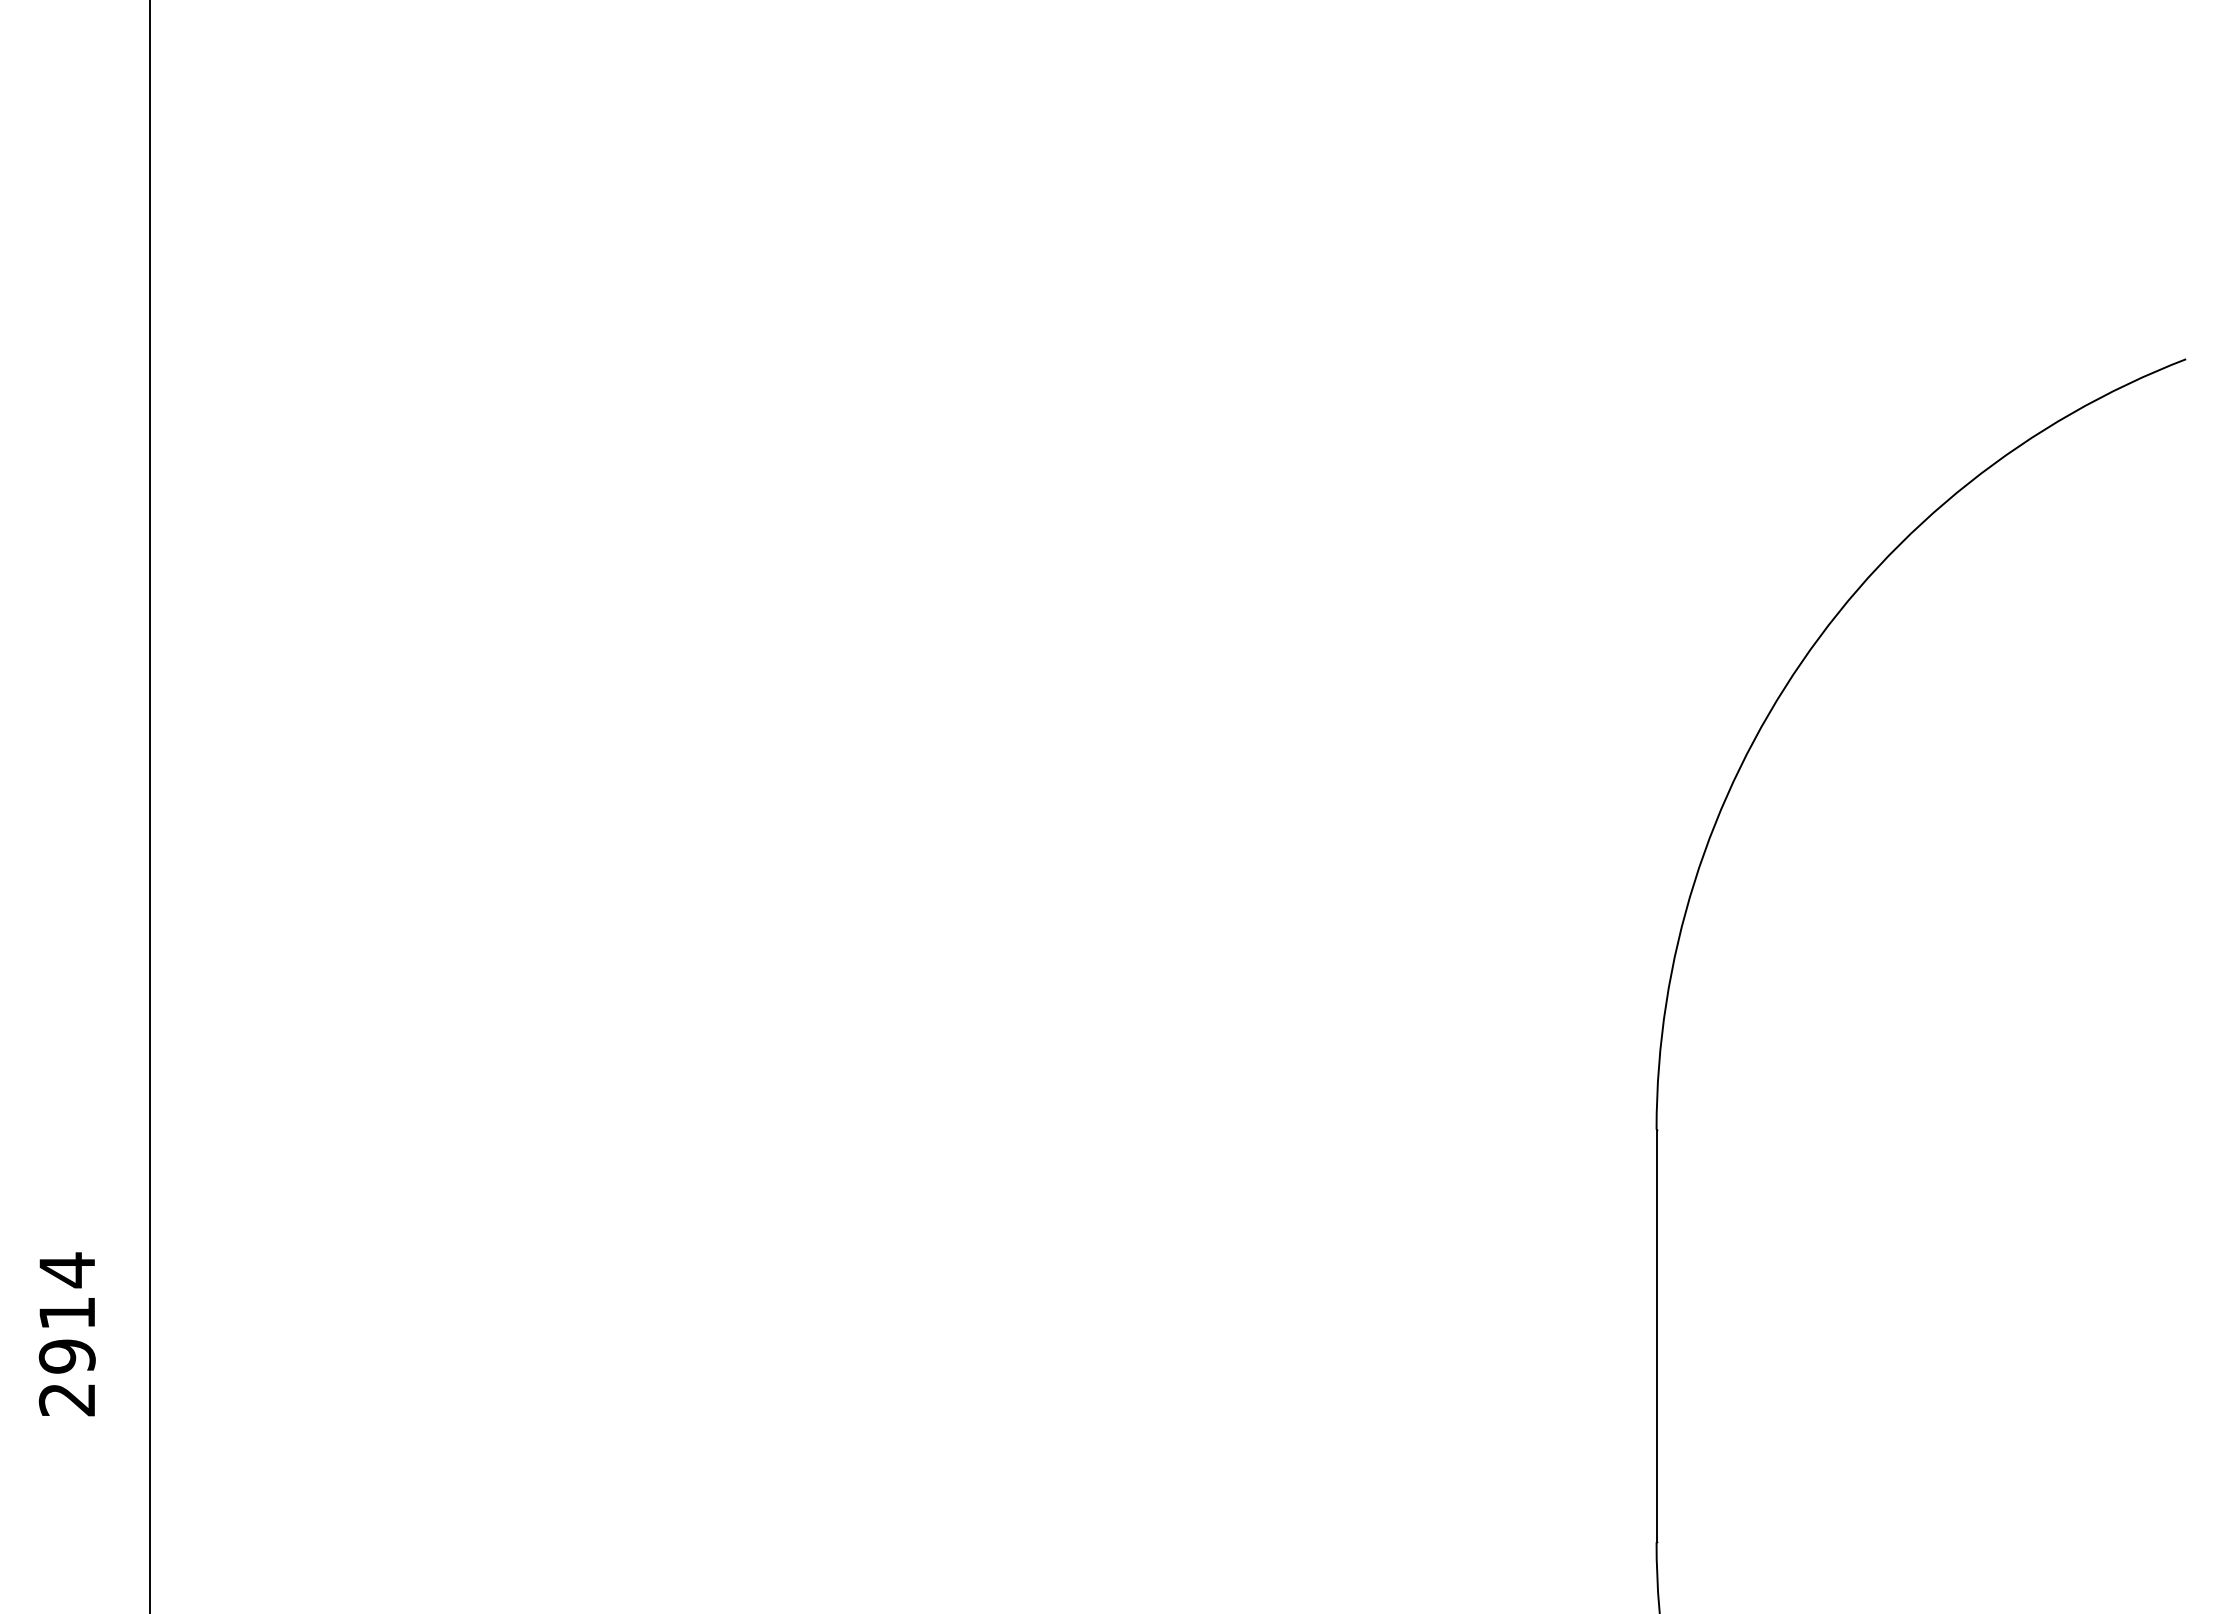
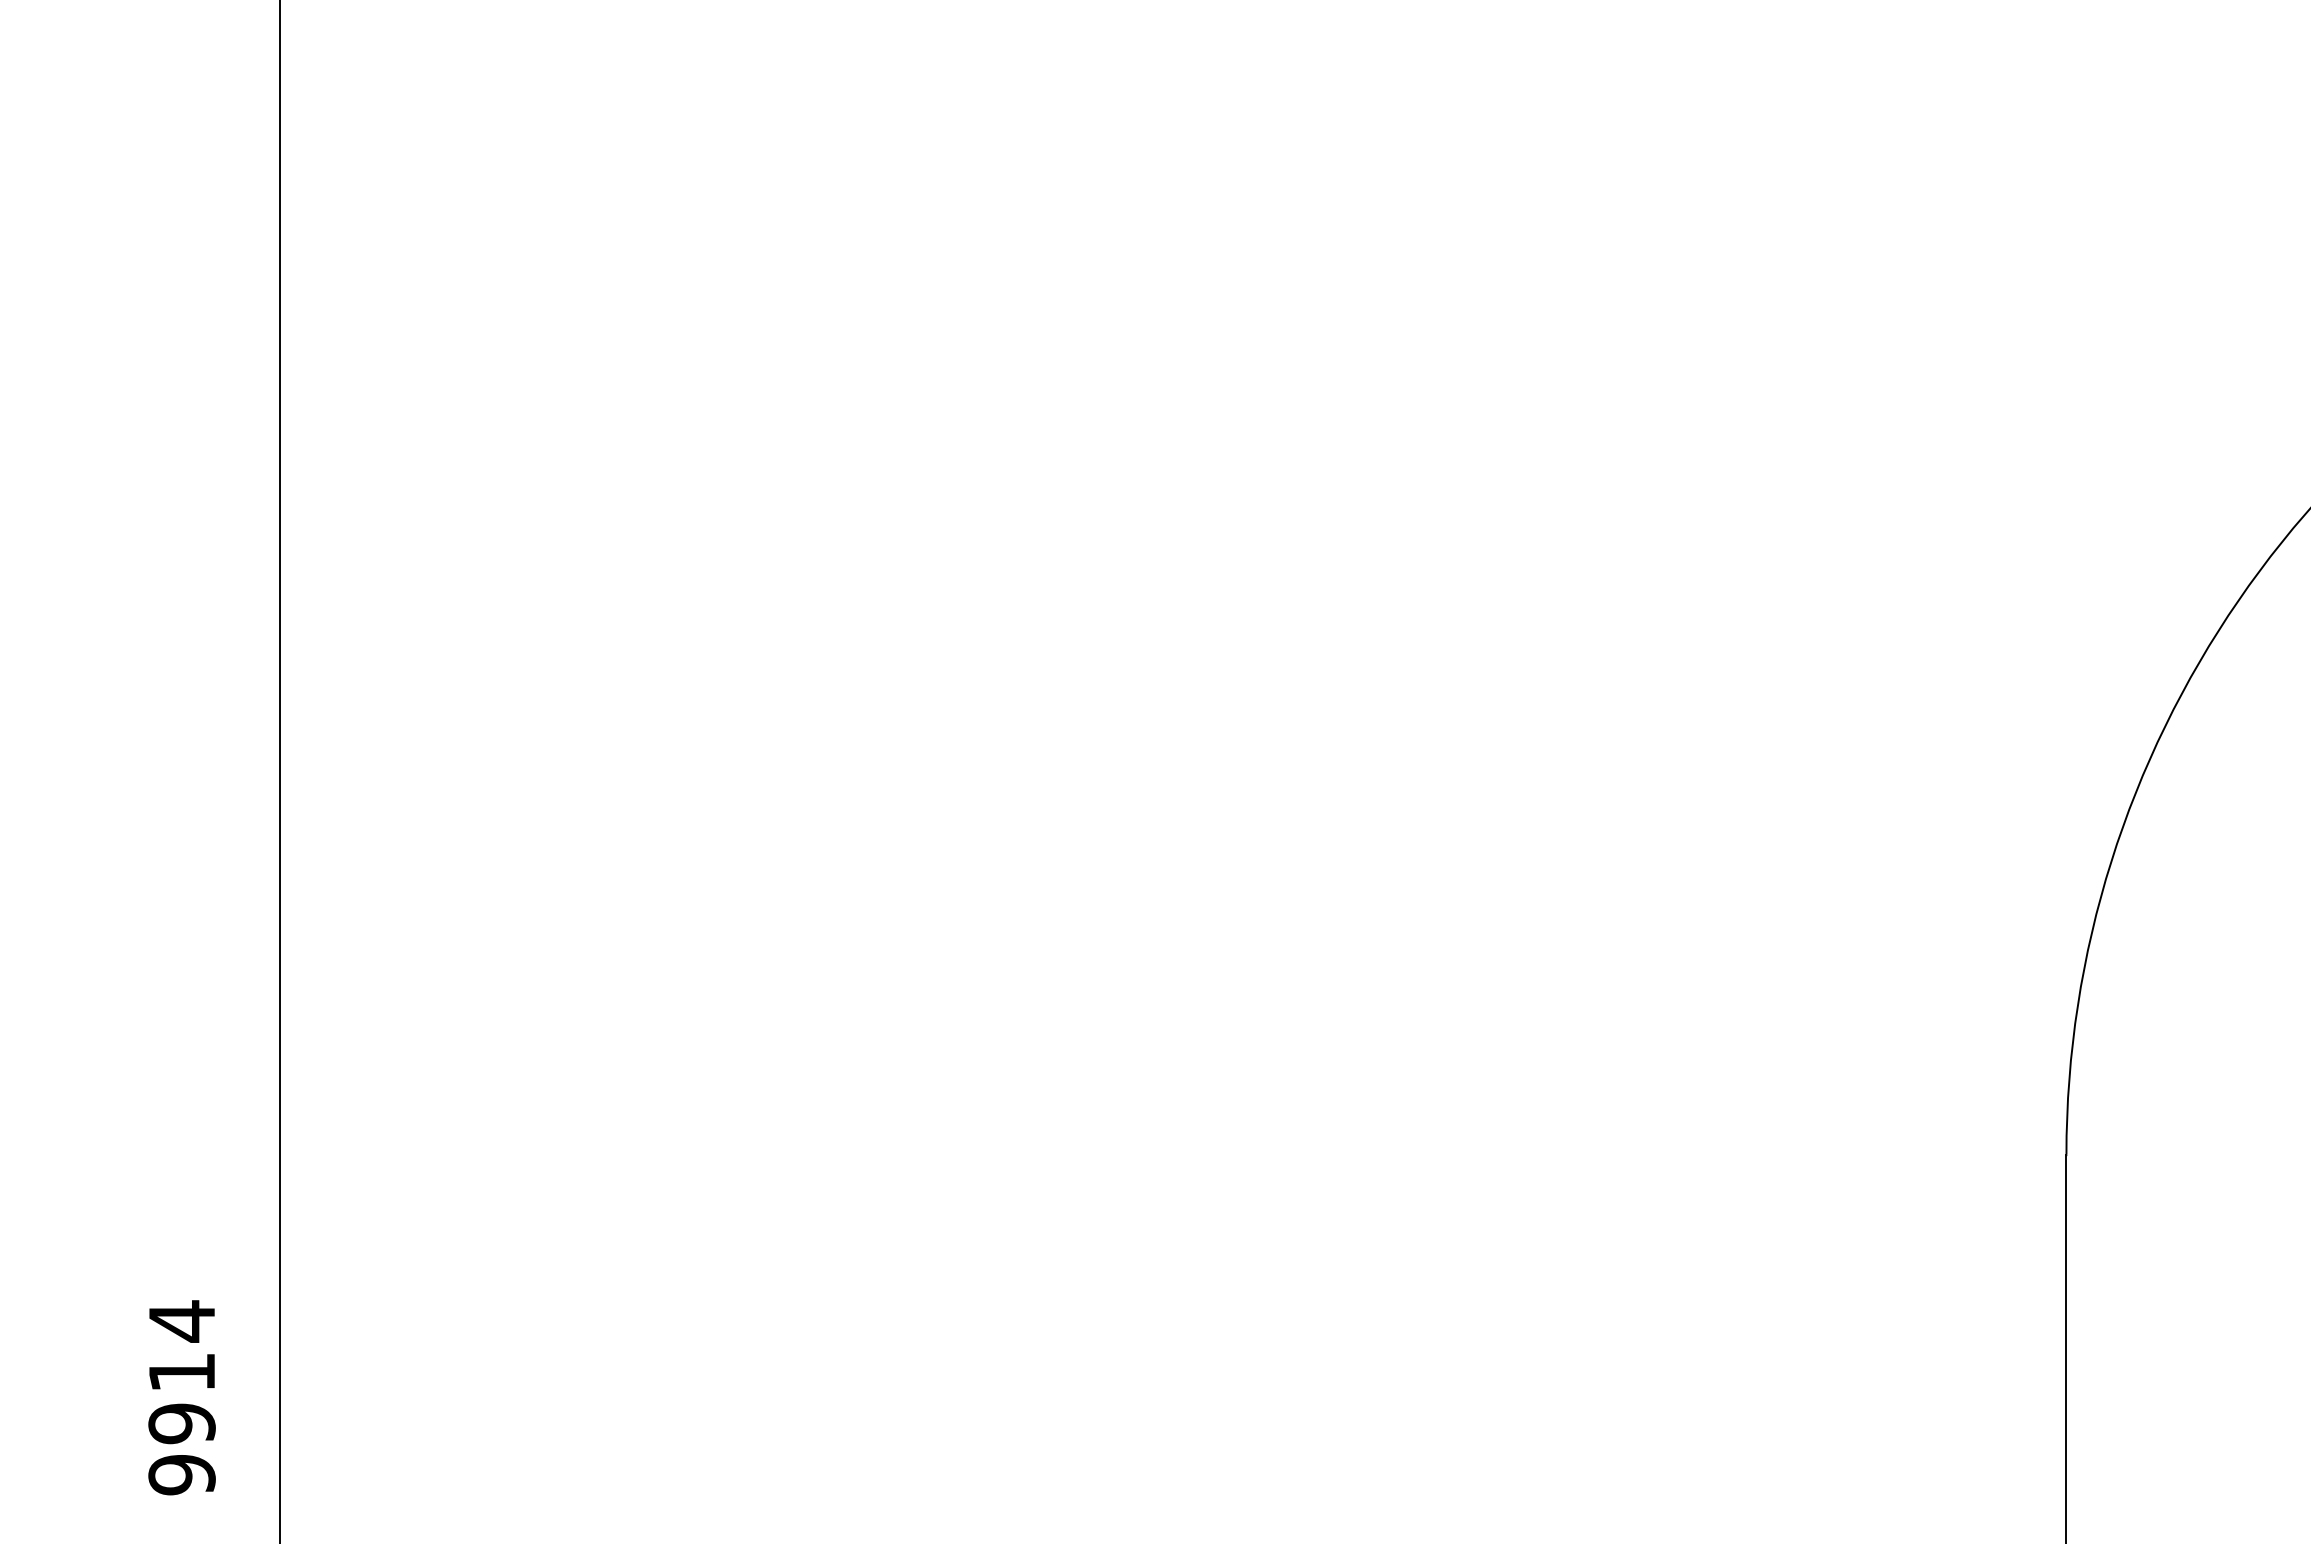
text: (67, 1399) -> (182, 1474), 2914 -> 9914

